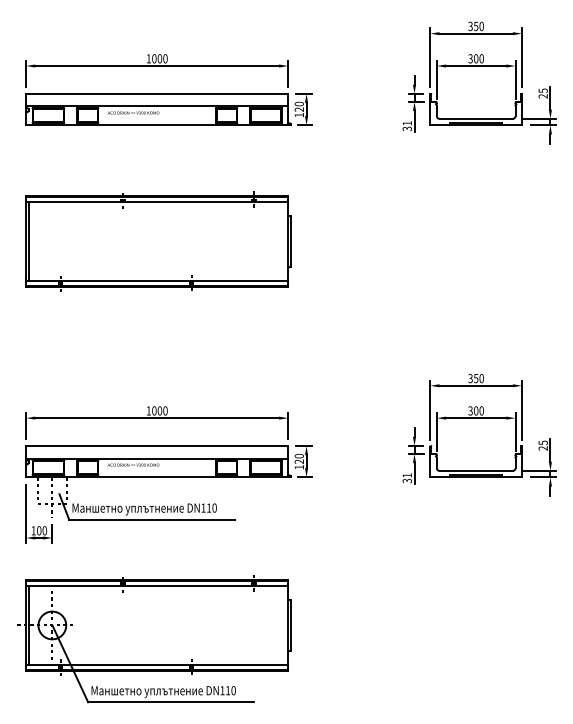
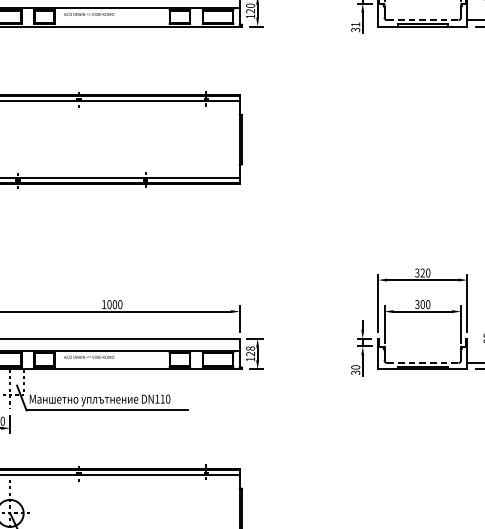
line: (476, 118) -> (423, 19), solid -> dashed
text: (476, 378) -> (423, 272), 350 -> 320
text: (299, 455) -> (250, 347), 120 -> 128
line: (476, 470) -> (423, 362), solid -> dashed
text: (406, 475) -> (354, 367), 31 -> 30

